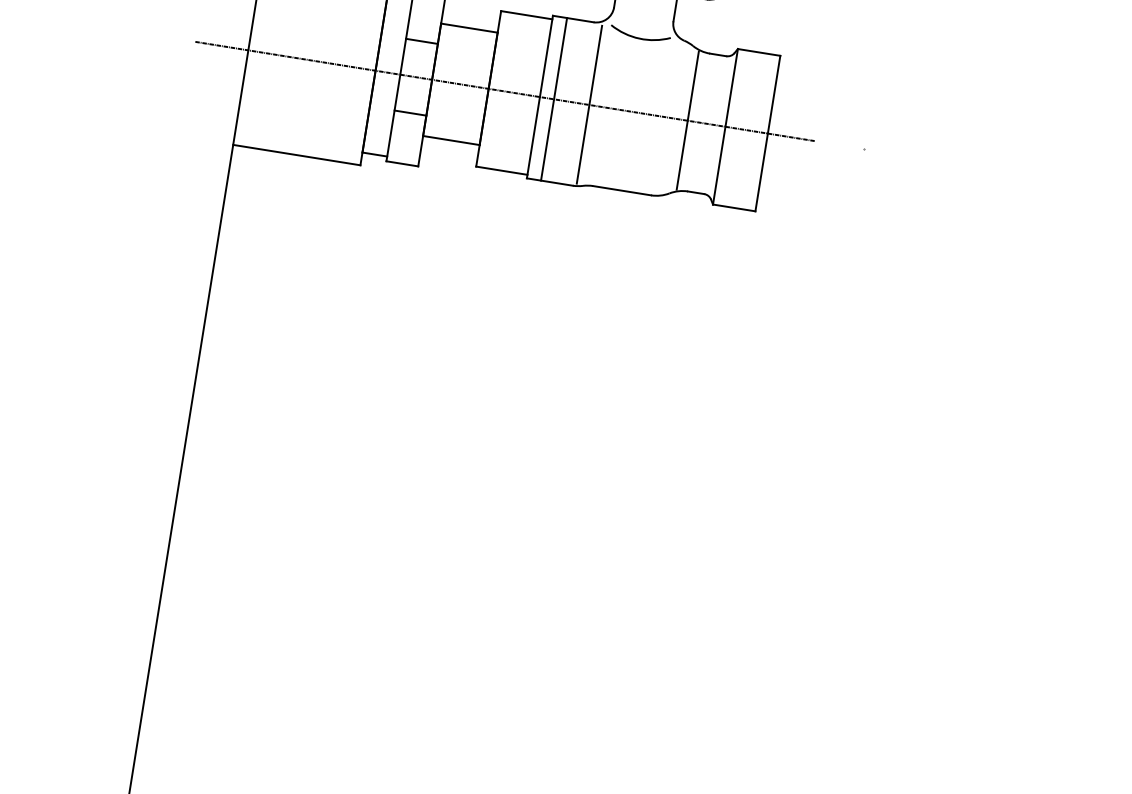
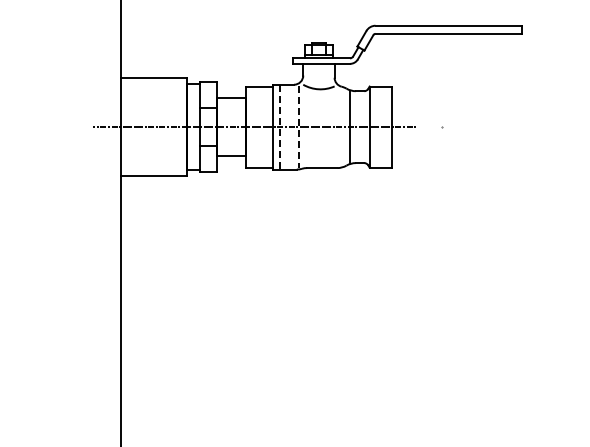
line: (554, 100) -> (280, 127), solid -> dashed
line: (588, 105) -> (298, 127), solid -> dashed

